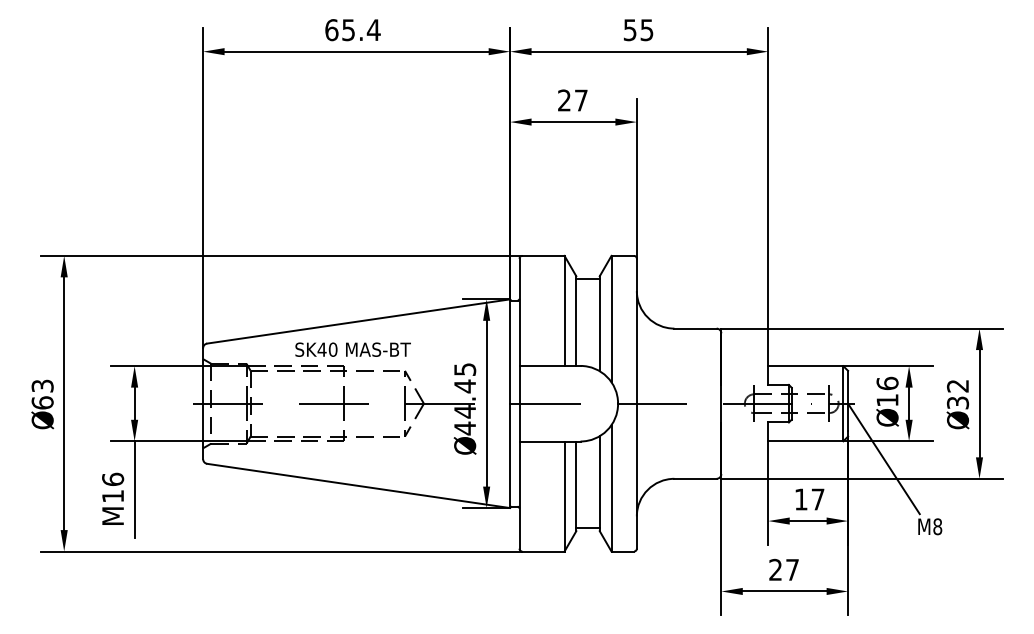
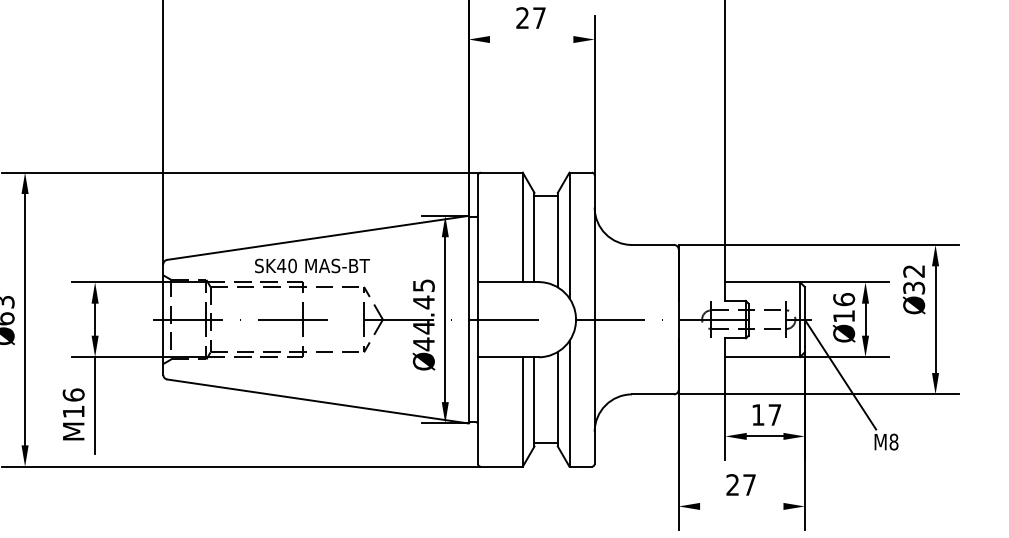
line: (573, 122) -> (531, 39), removed
text: (957, 404) -> (913, 289), moved
line: (784, 591) -> (741, 506), removed

